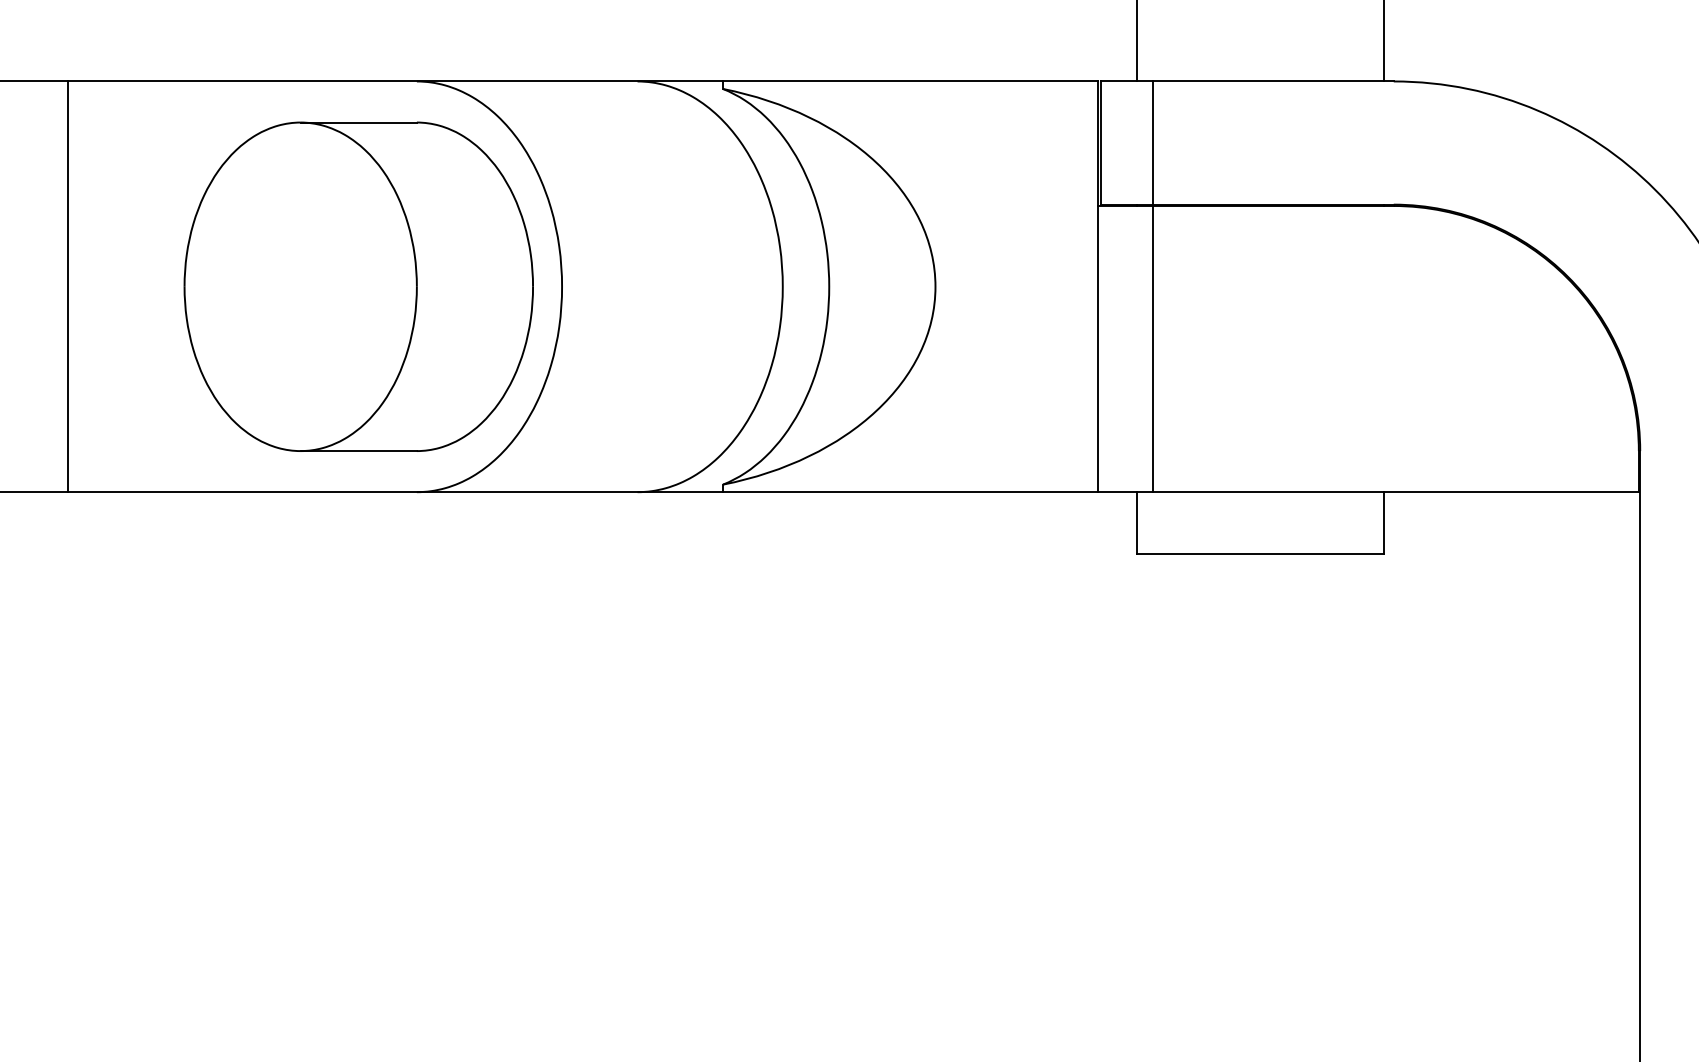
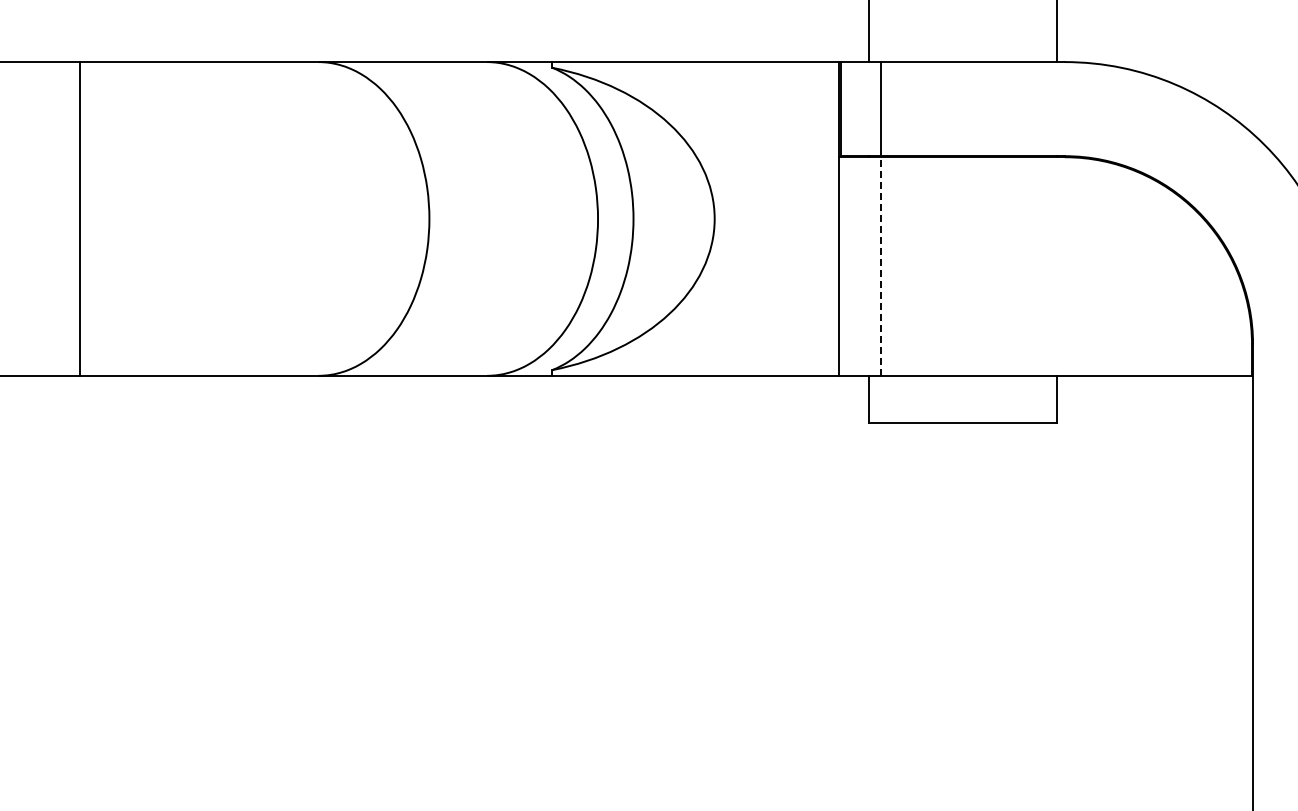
line: (68, 286) -> (80, 218), moved
part: (359, 286) -> (274, 218), removed
line: (1152, 349) -> (880, 266), solid -> dashed

